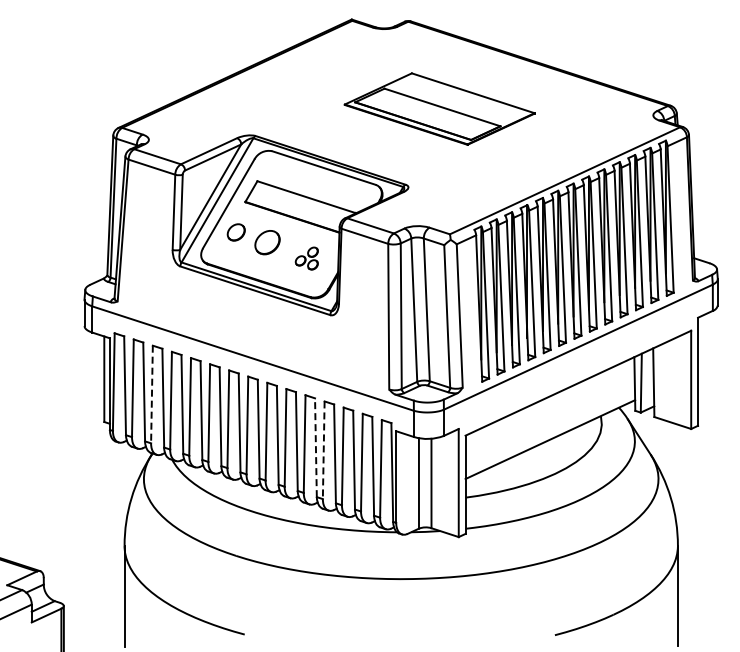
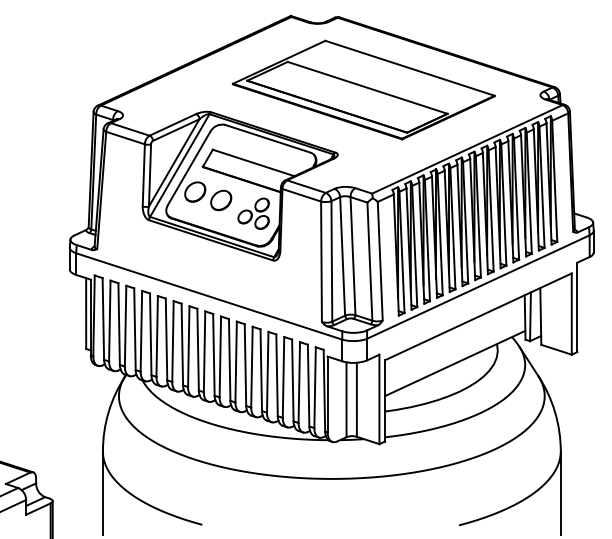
part: (439, 108) -> (363, 89), size x1.67
part: (236, 232) -> (195, 192), size x1.43
part: (306, 258) -> (253, 213), size x1.67
line: (151, 394) -> (125, 326), dashed -> solid
line: (315, 447) -> (260, 370), dashed -> solid
line: (323, 450) -> (267, 372), dashed -> solid

